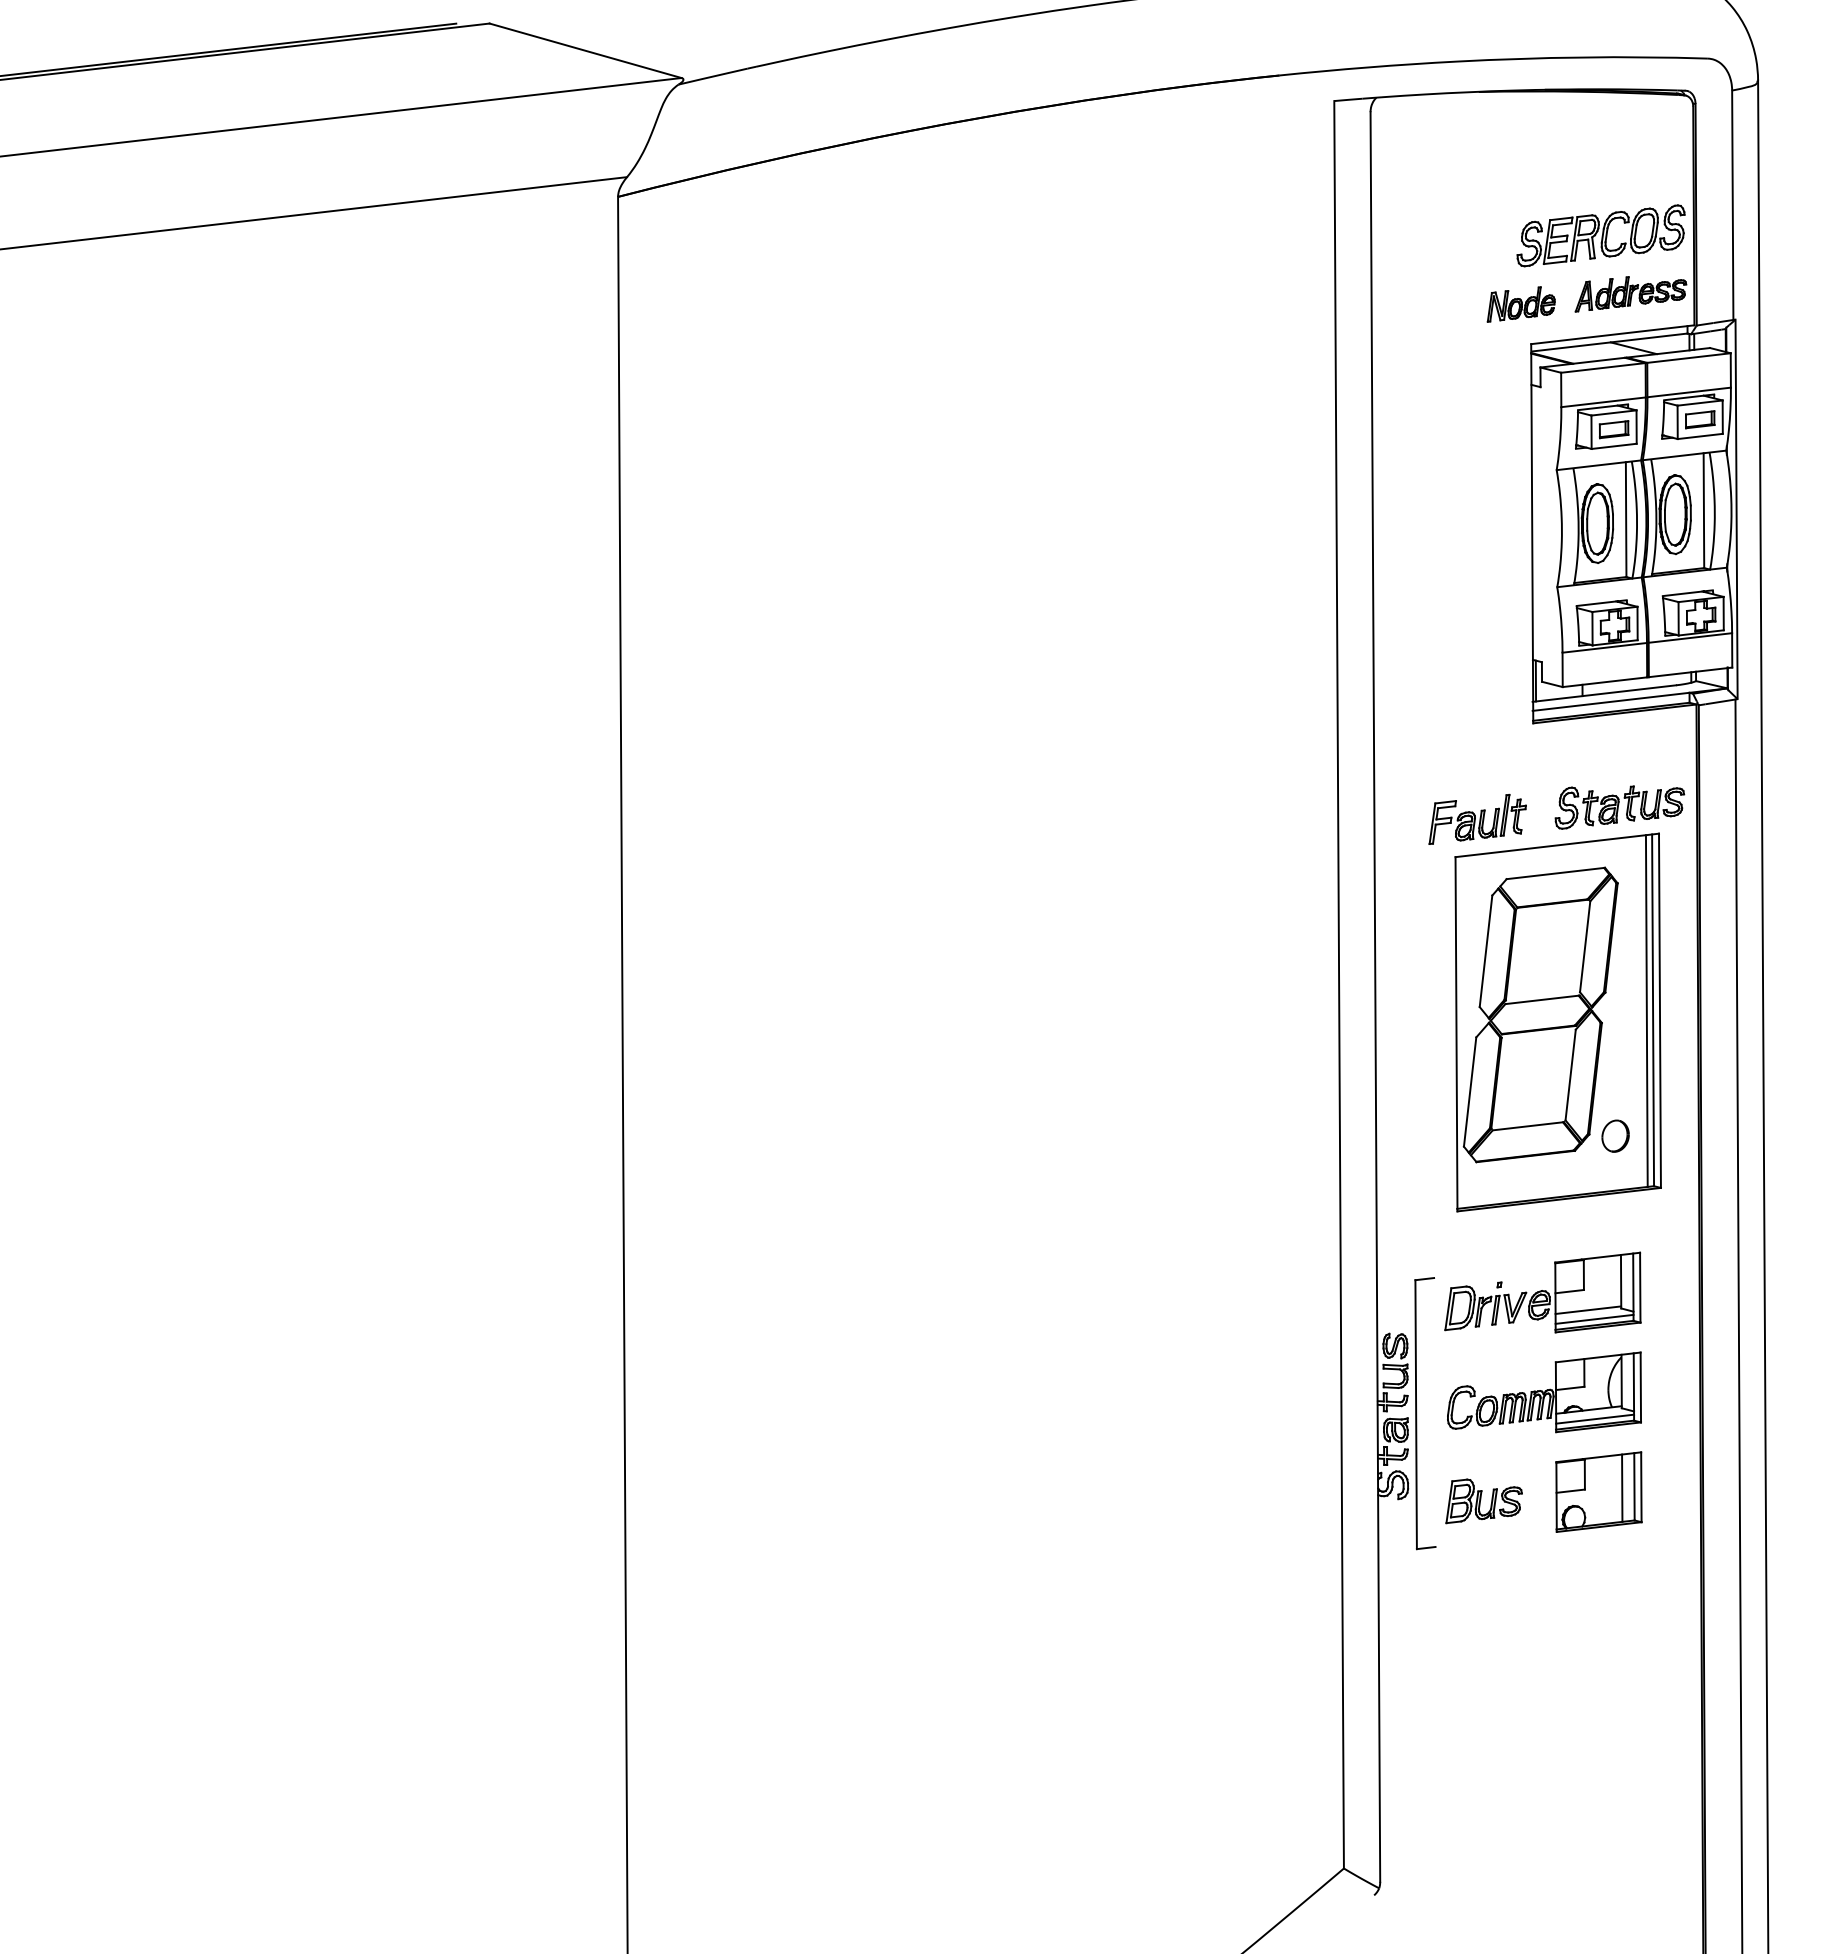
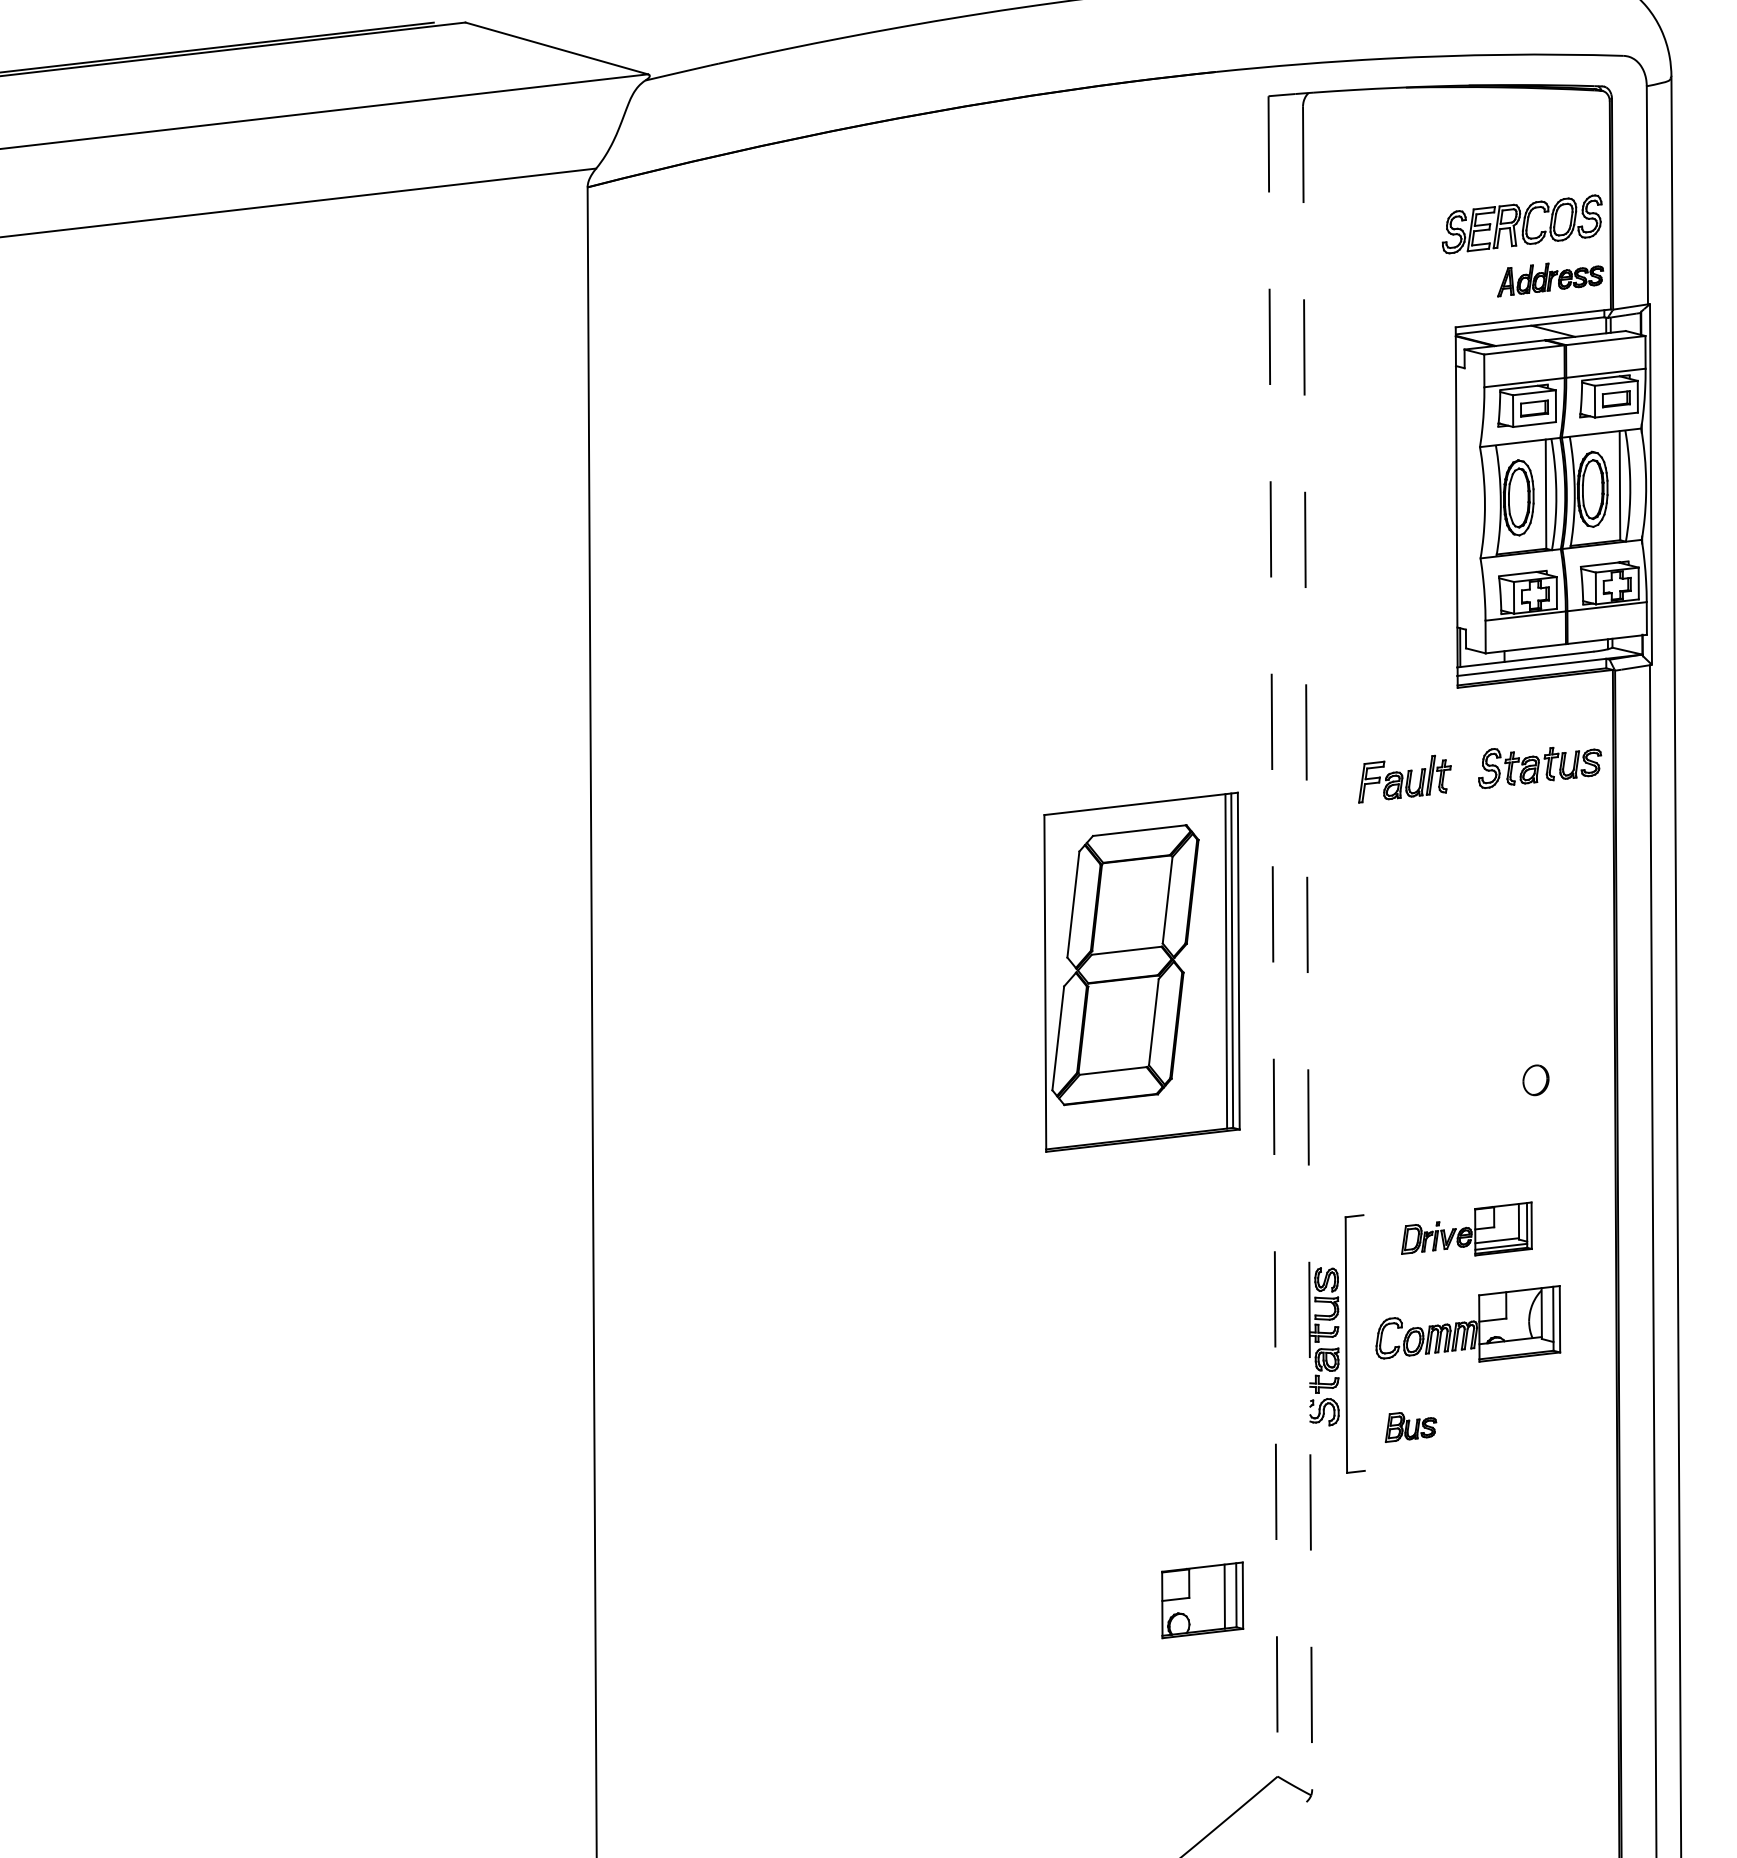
part: (1520, 304) -> (1445, 289), removed
line: (1339, 984) -> (1273, 936), solid -> dashed
line: (1375, 997) -> (1307, 948), solid -> dashed
part: (1557, 1022) -> (1141, 972), moved
part: (1542, 1292) -> (1466, 1228), size x0.7
line: (1595, 1418) -> (1516, 1348), removed
part: (1598, 1491) -> (1202, 1599), moved
part: (1483, 1501) -> (1410, 1427), size x0.7

